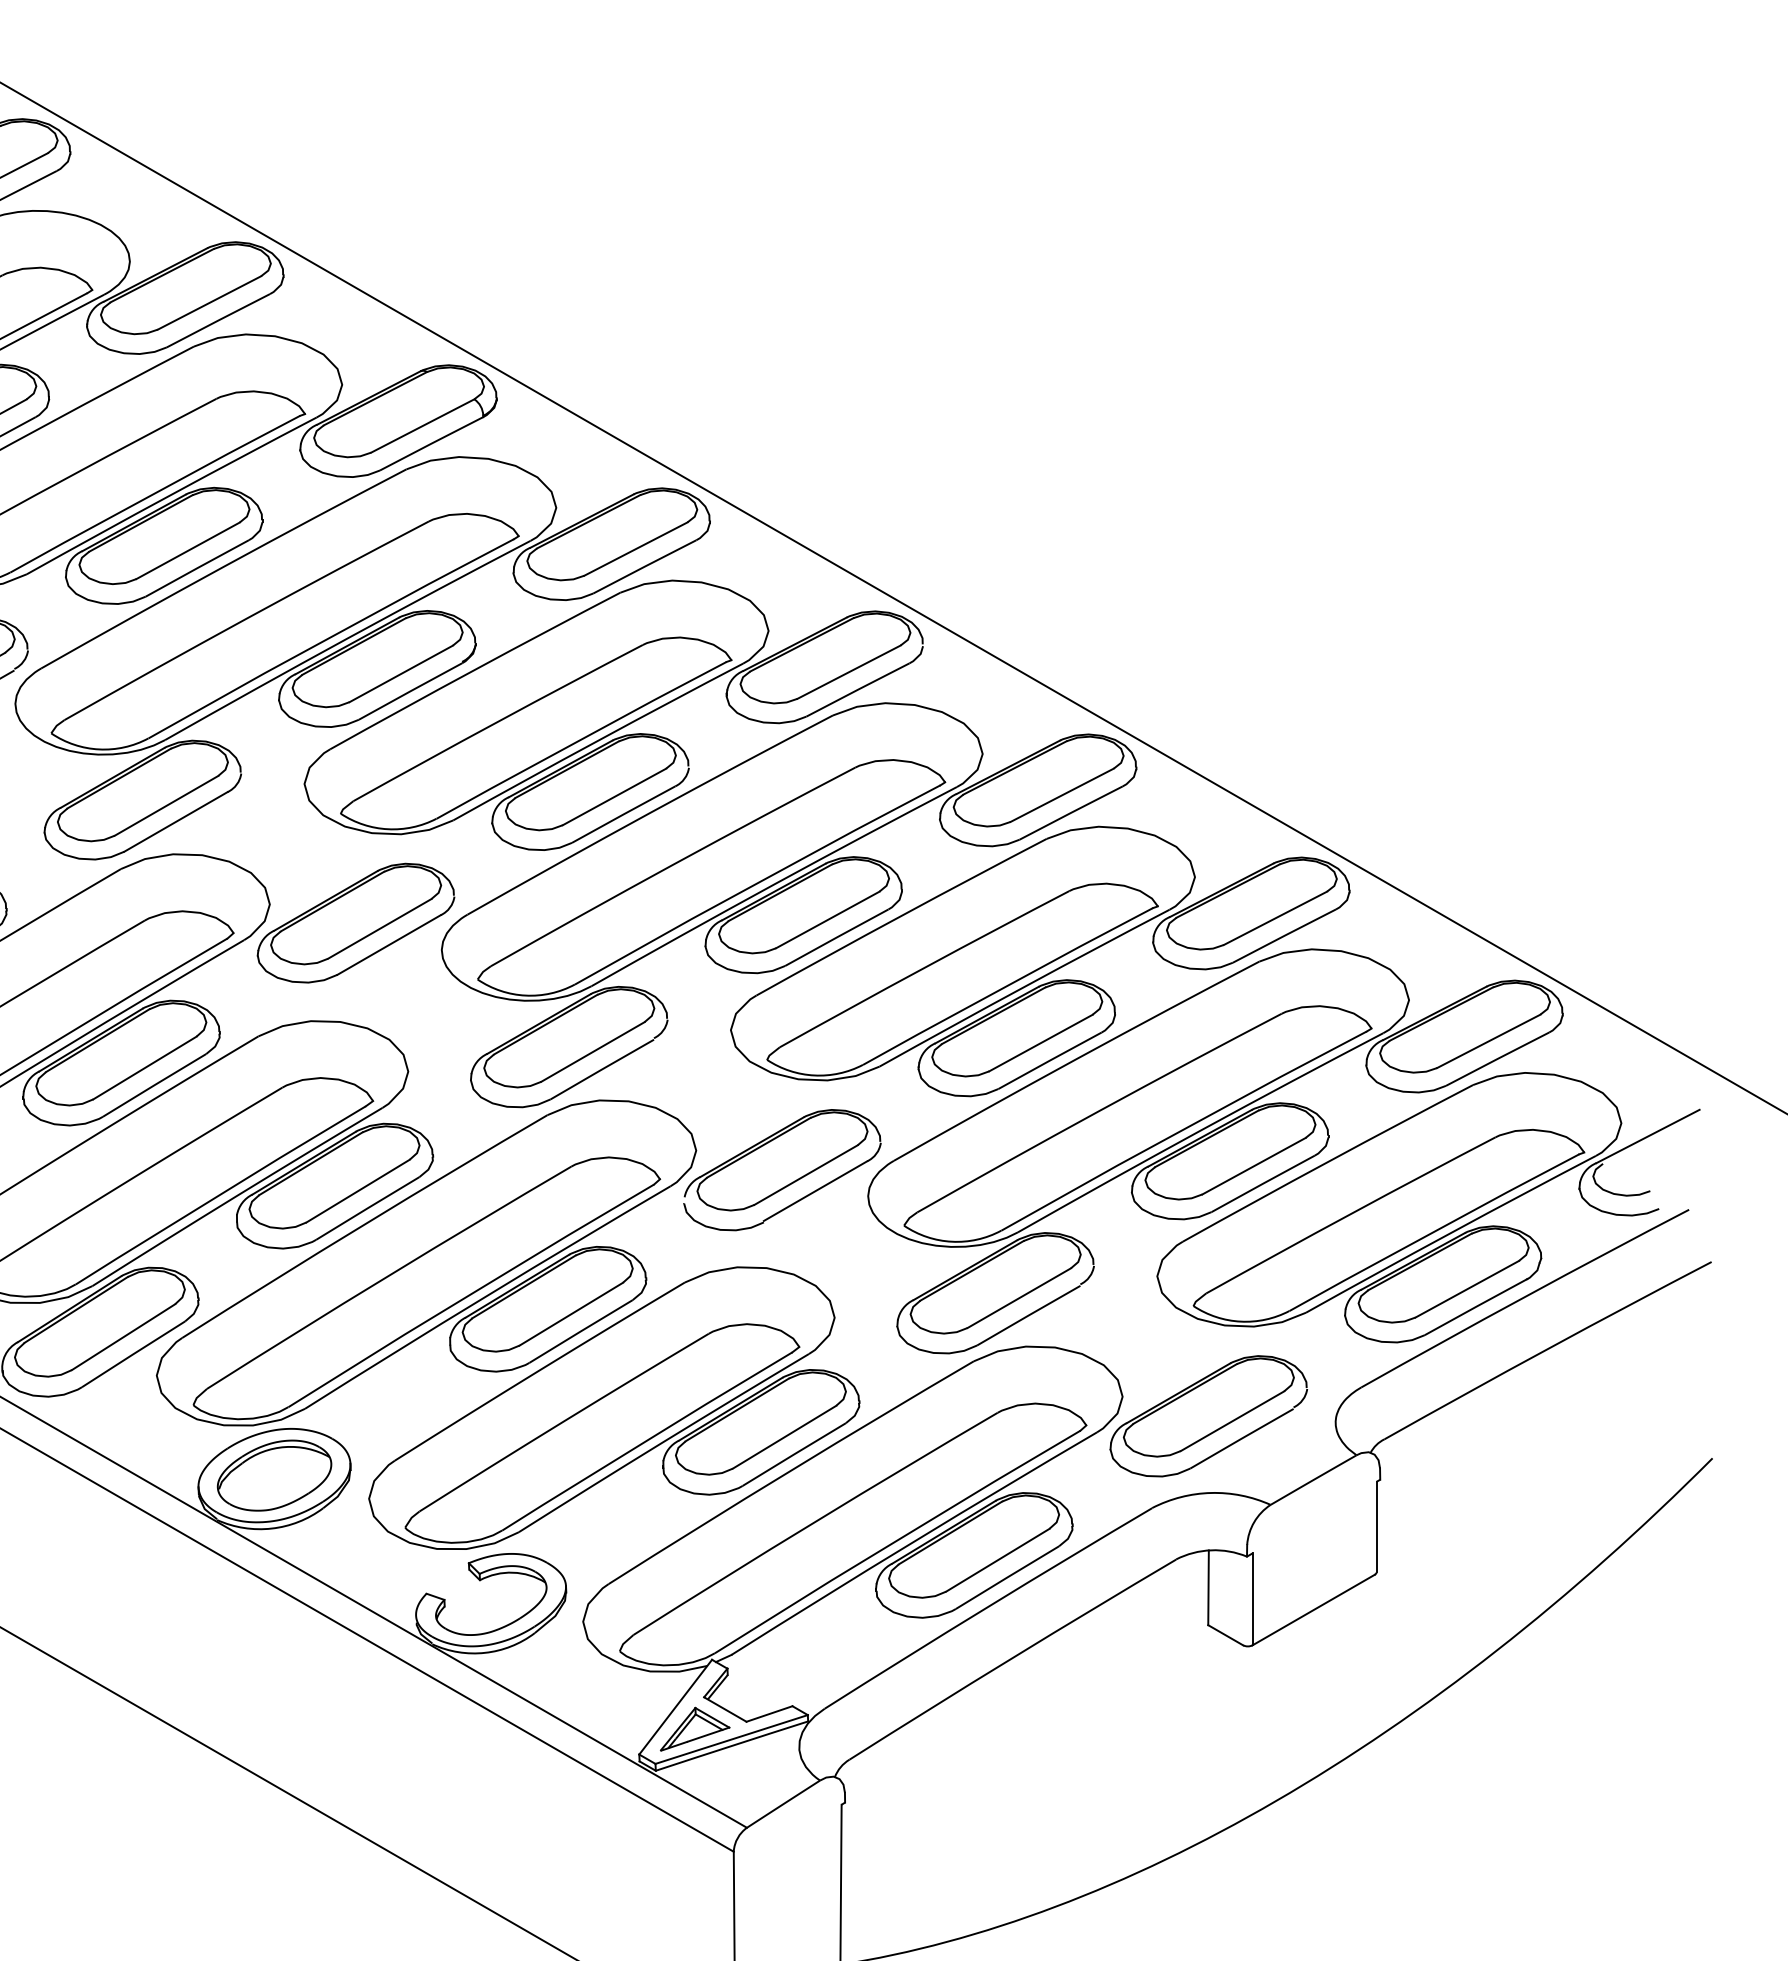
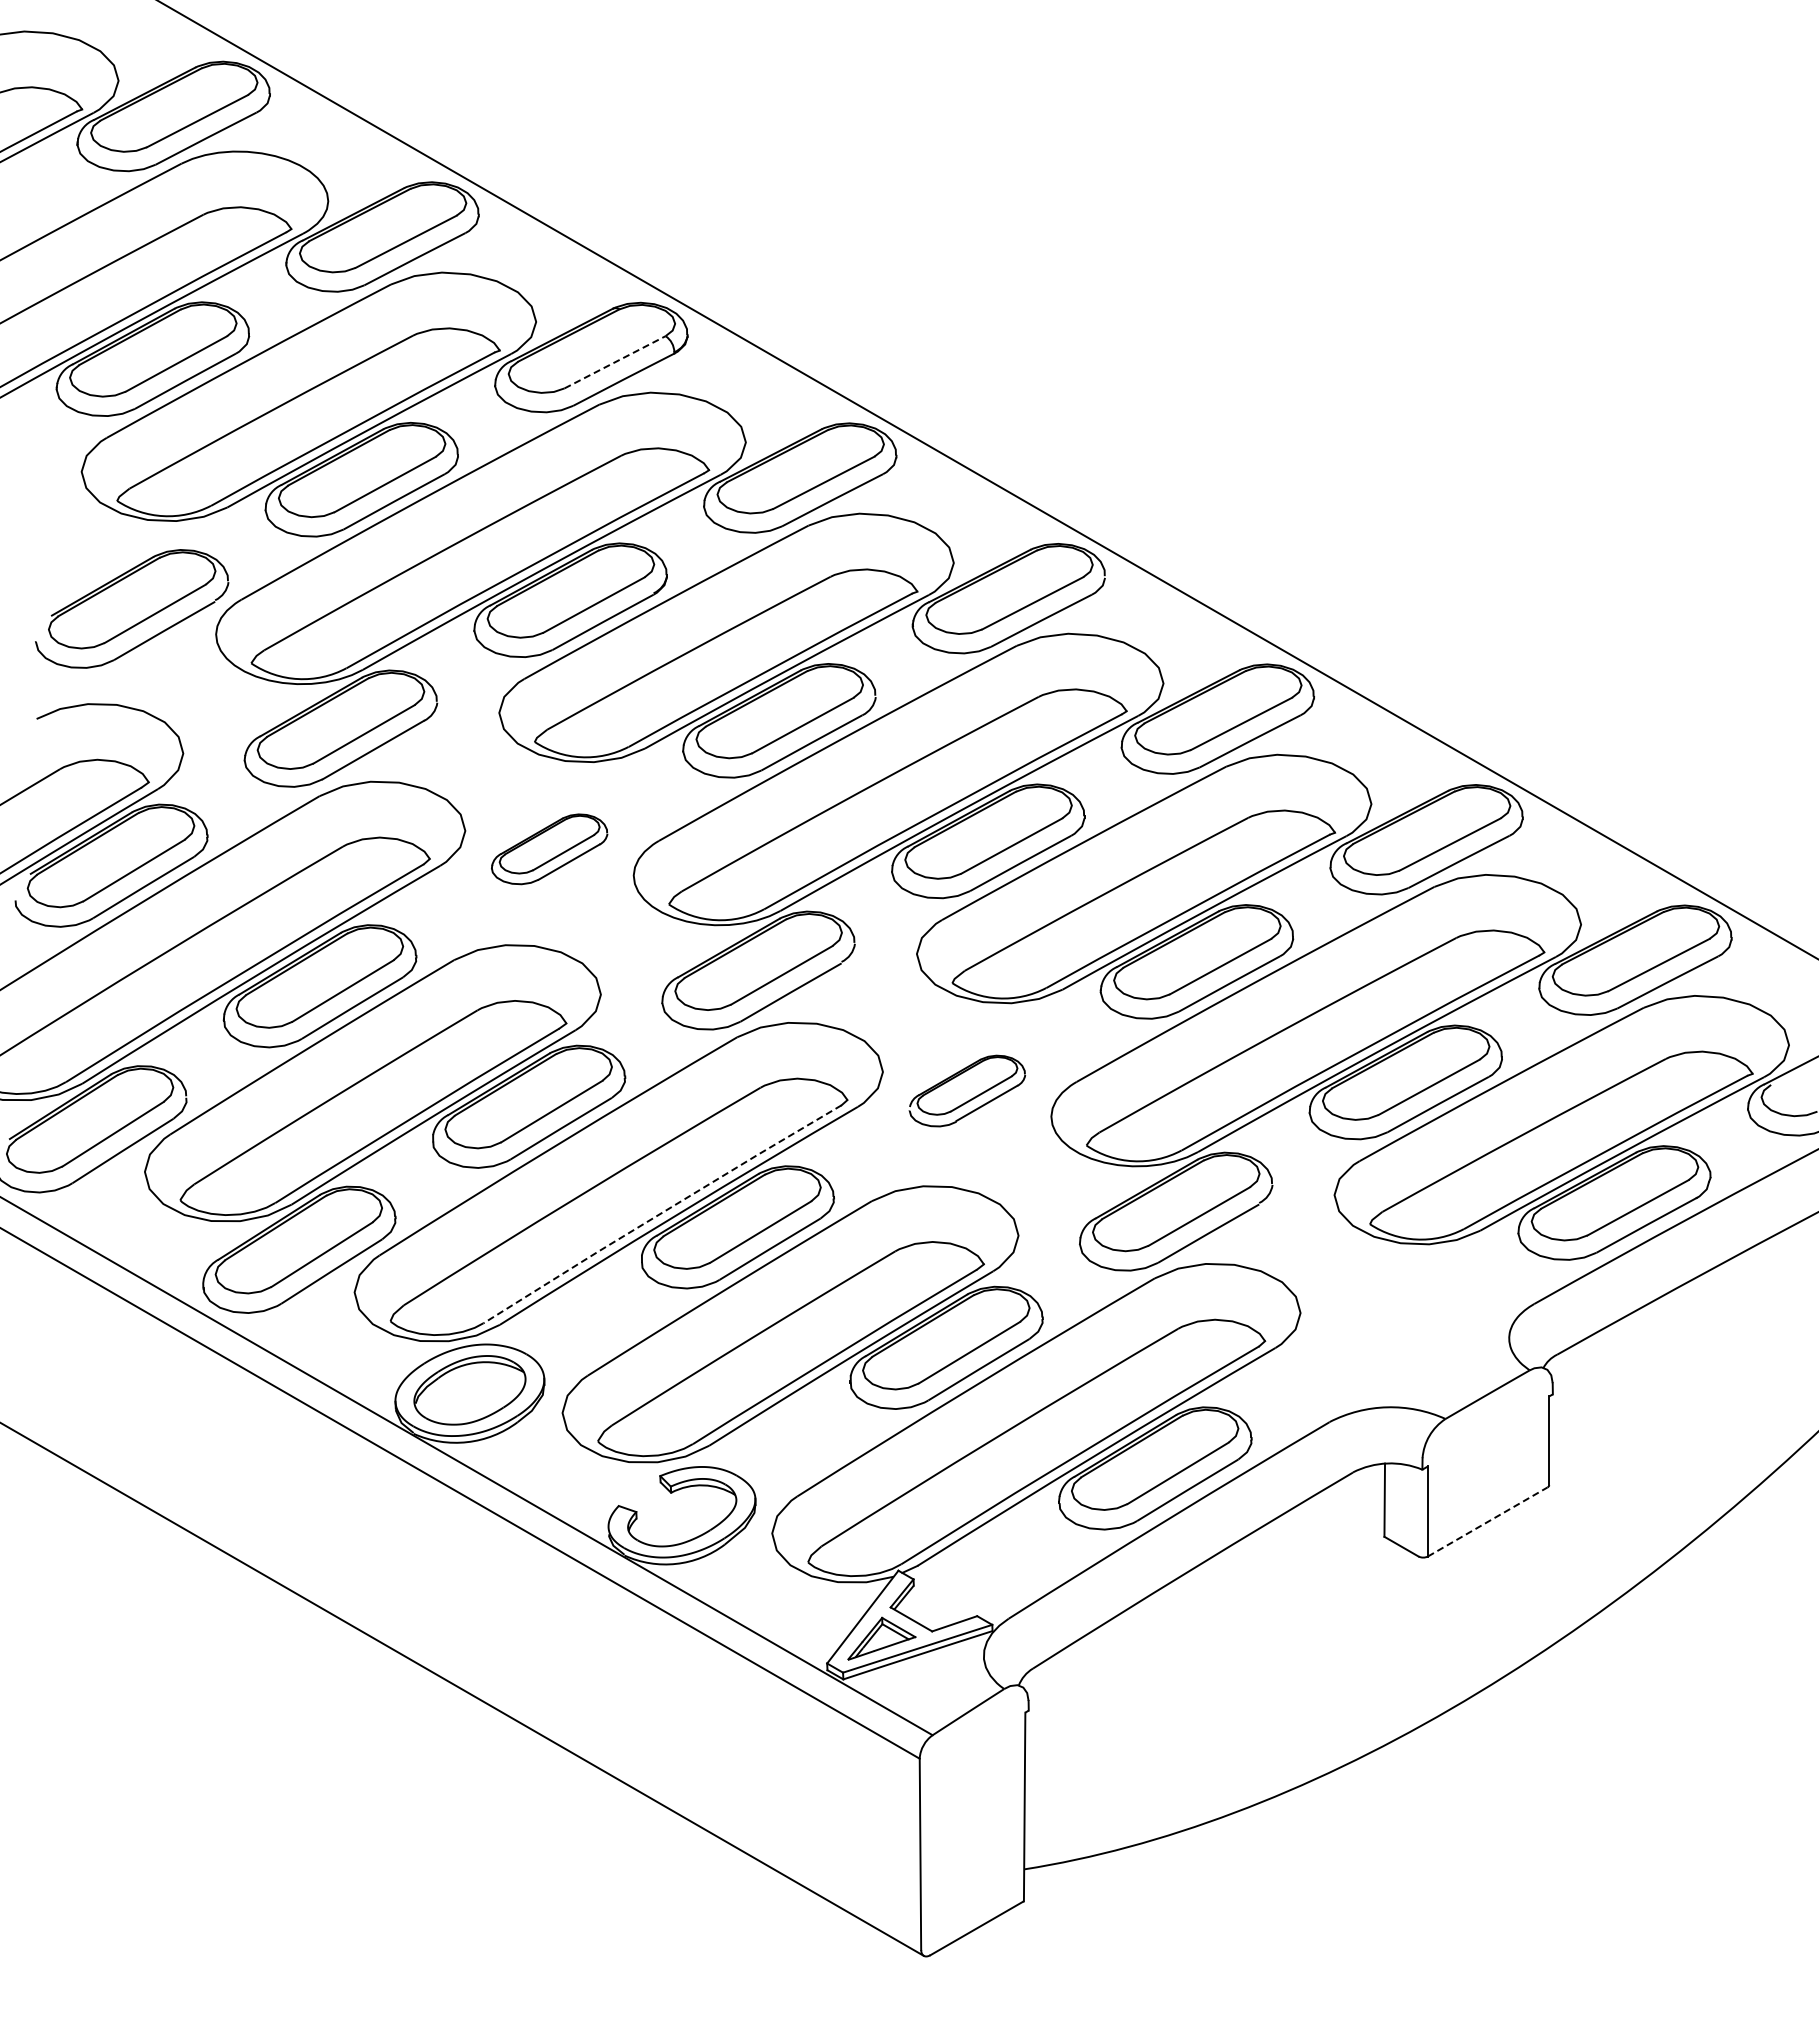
line: (423, 426) -> (615, 362), solid -> dashed
part: (355, 923) -> (549, 849), size x0.6
part: (782, 1169) -> (967, 1090), size x0.6
line: (470, 1295) -> (661, 1213), solid -> dashed
part: (1208, 1415) -> (1384, 1331), removed
line: (1314, 1609) -> (1488, 1521), solid -> dashed

